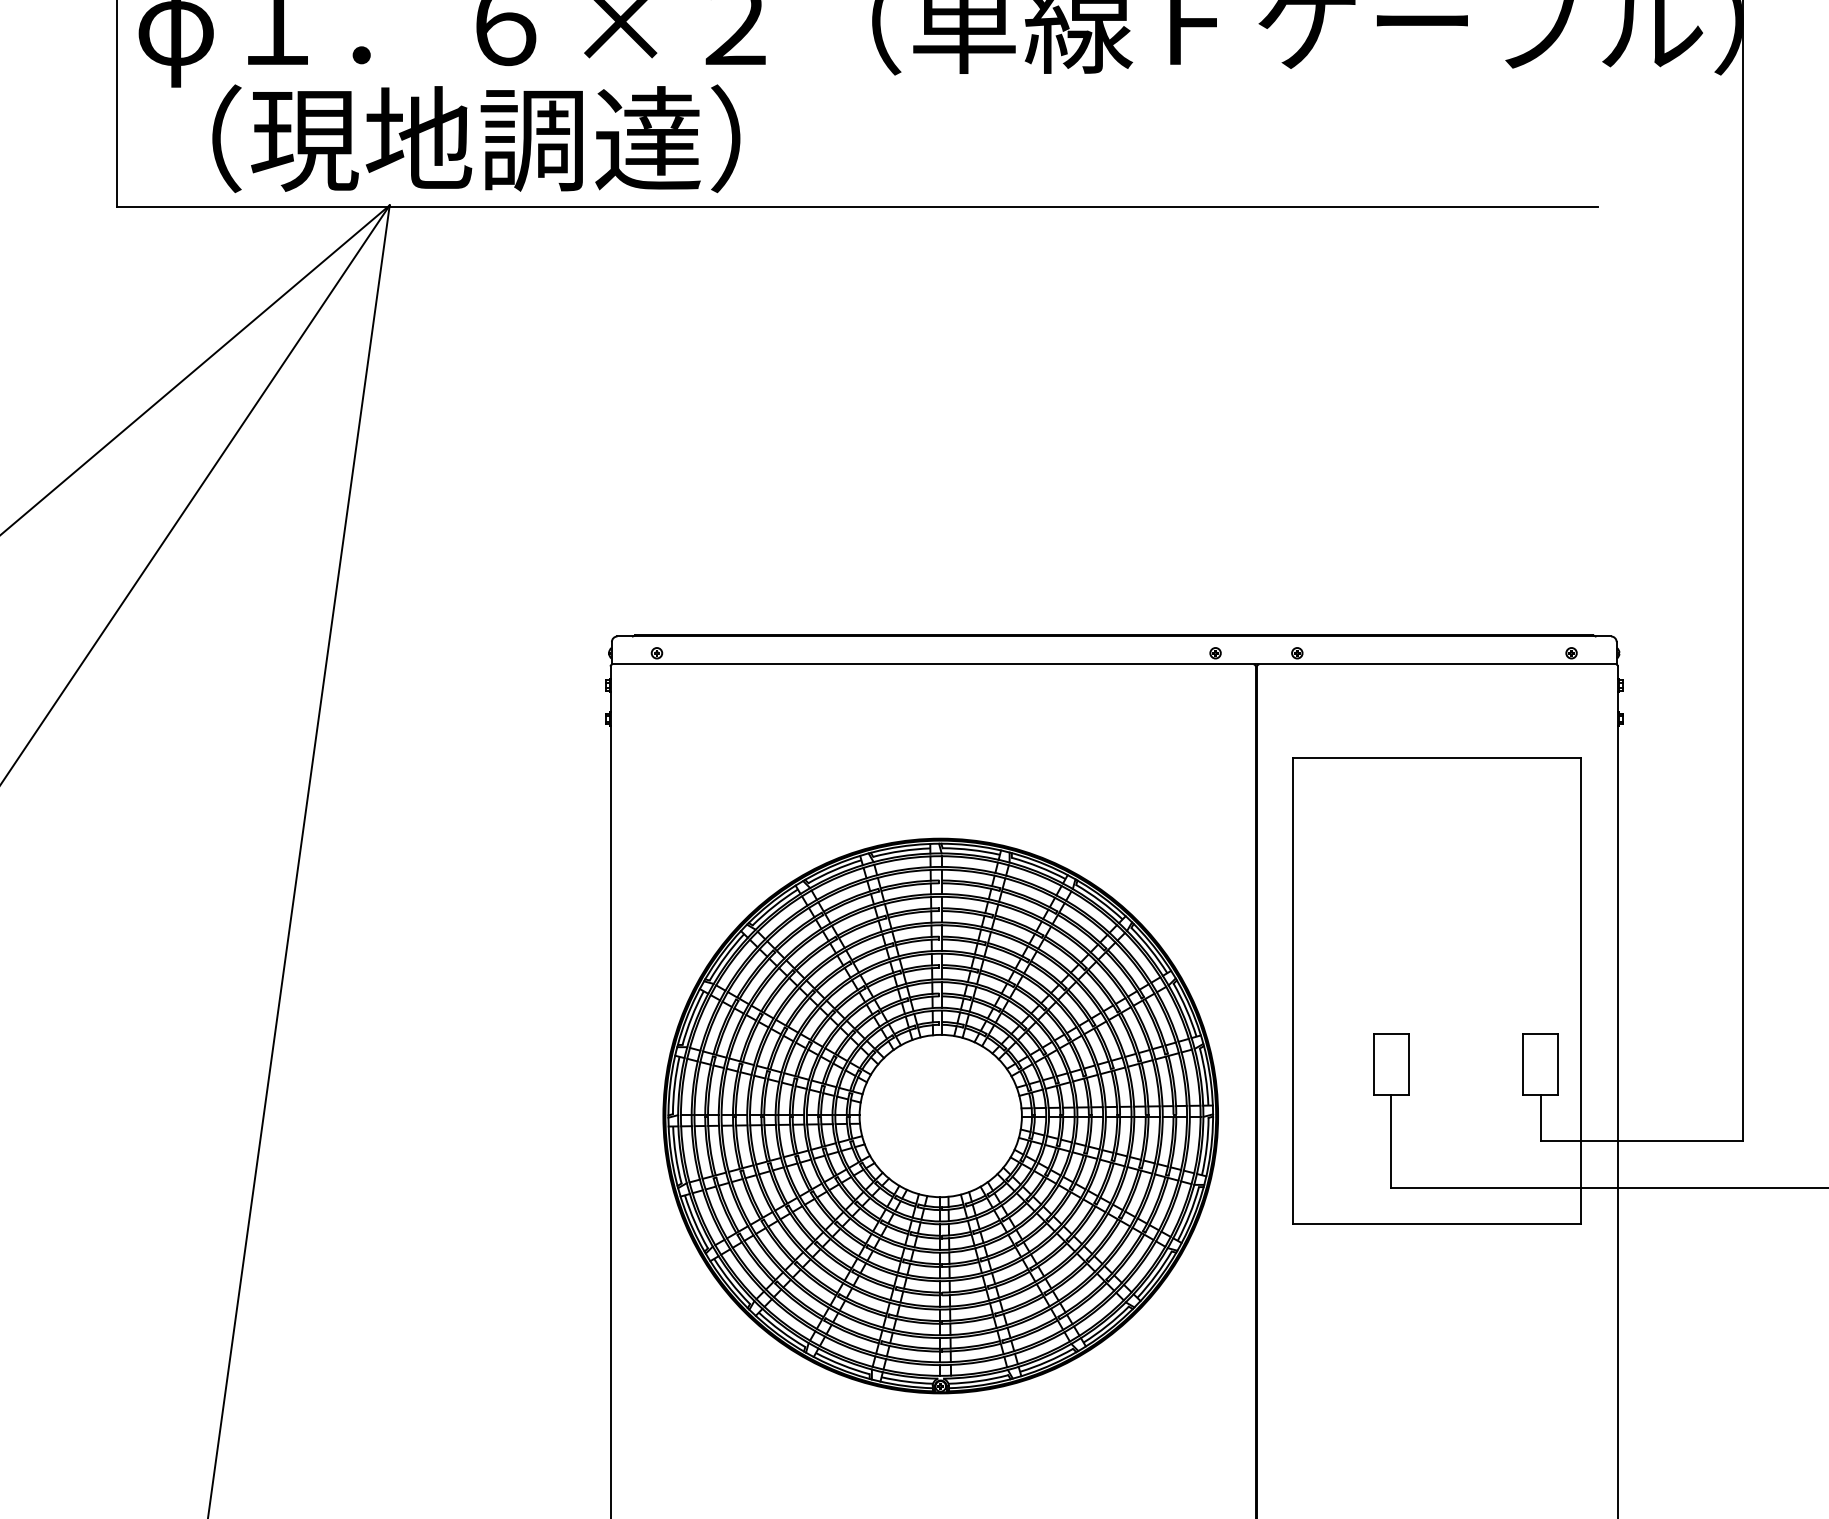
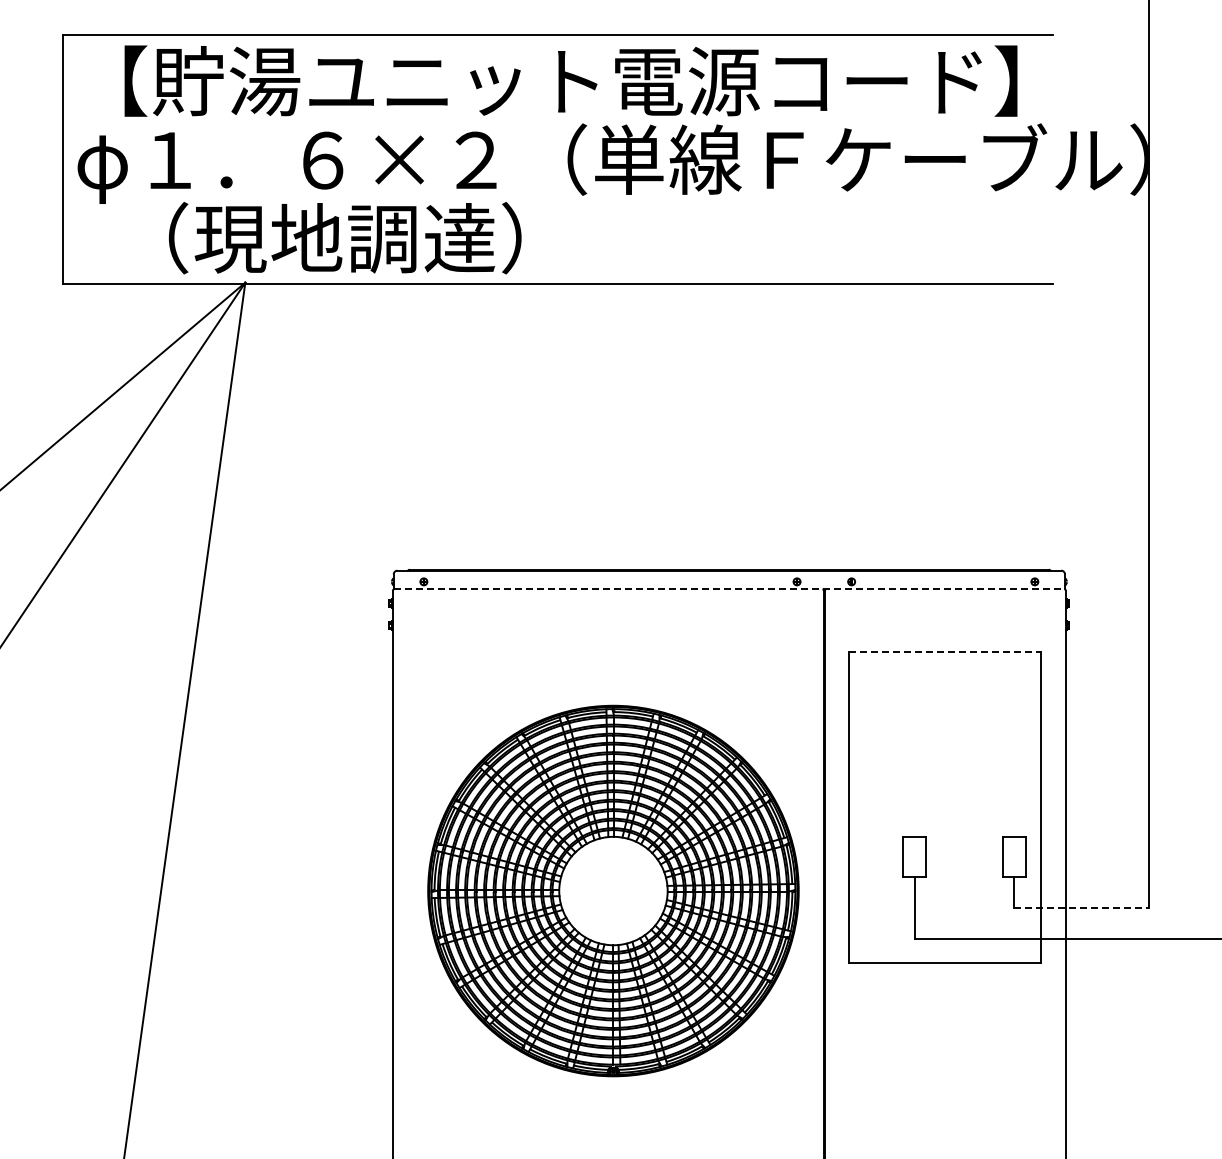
text: (475, 139) -> (344, 238), moved
line: (1114, 664) -> (729, 589), solid -> dashed
line: (1437, 757) -> (945, 651), solid -> dashed
line: (1642, 1142) -> (1082, 908), solid -> dashed

